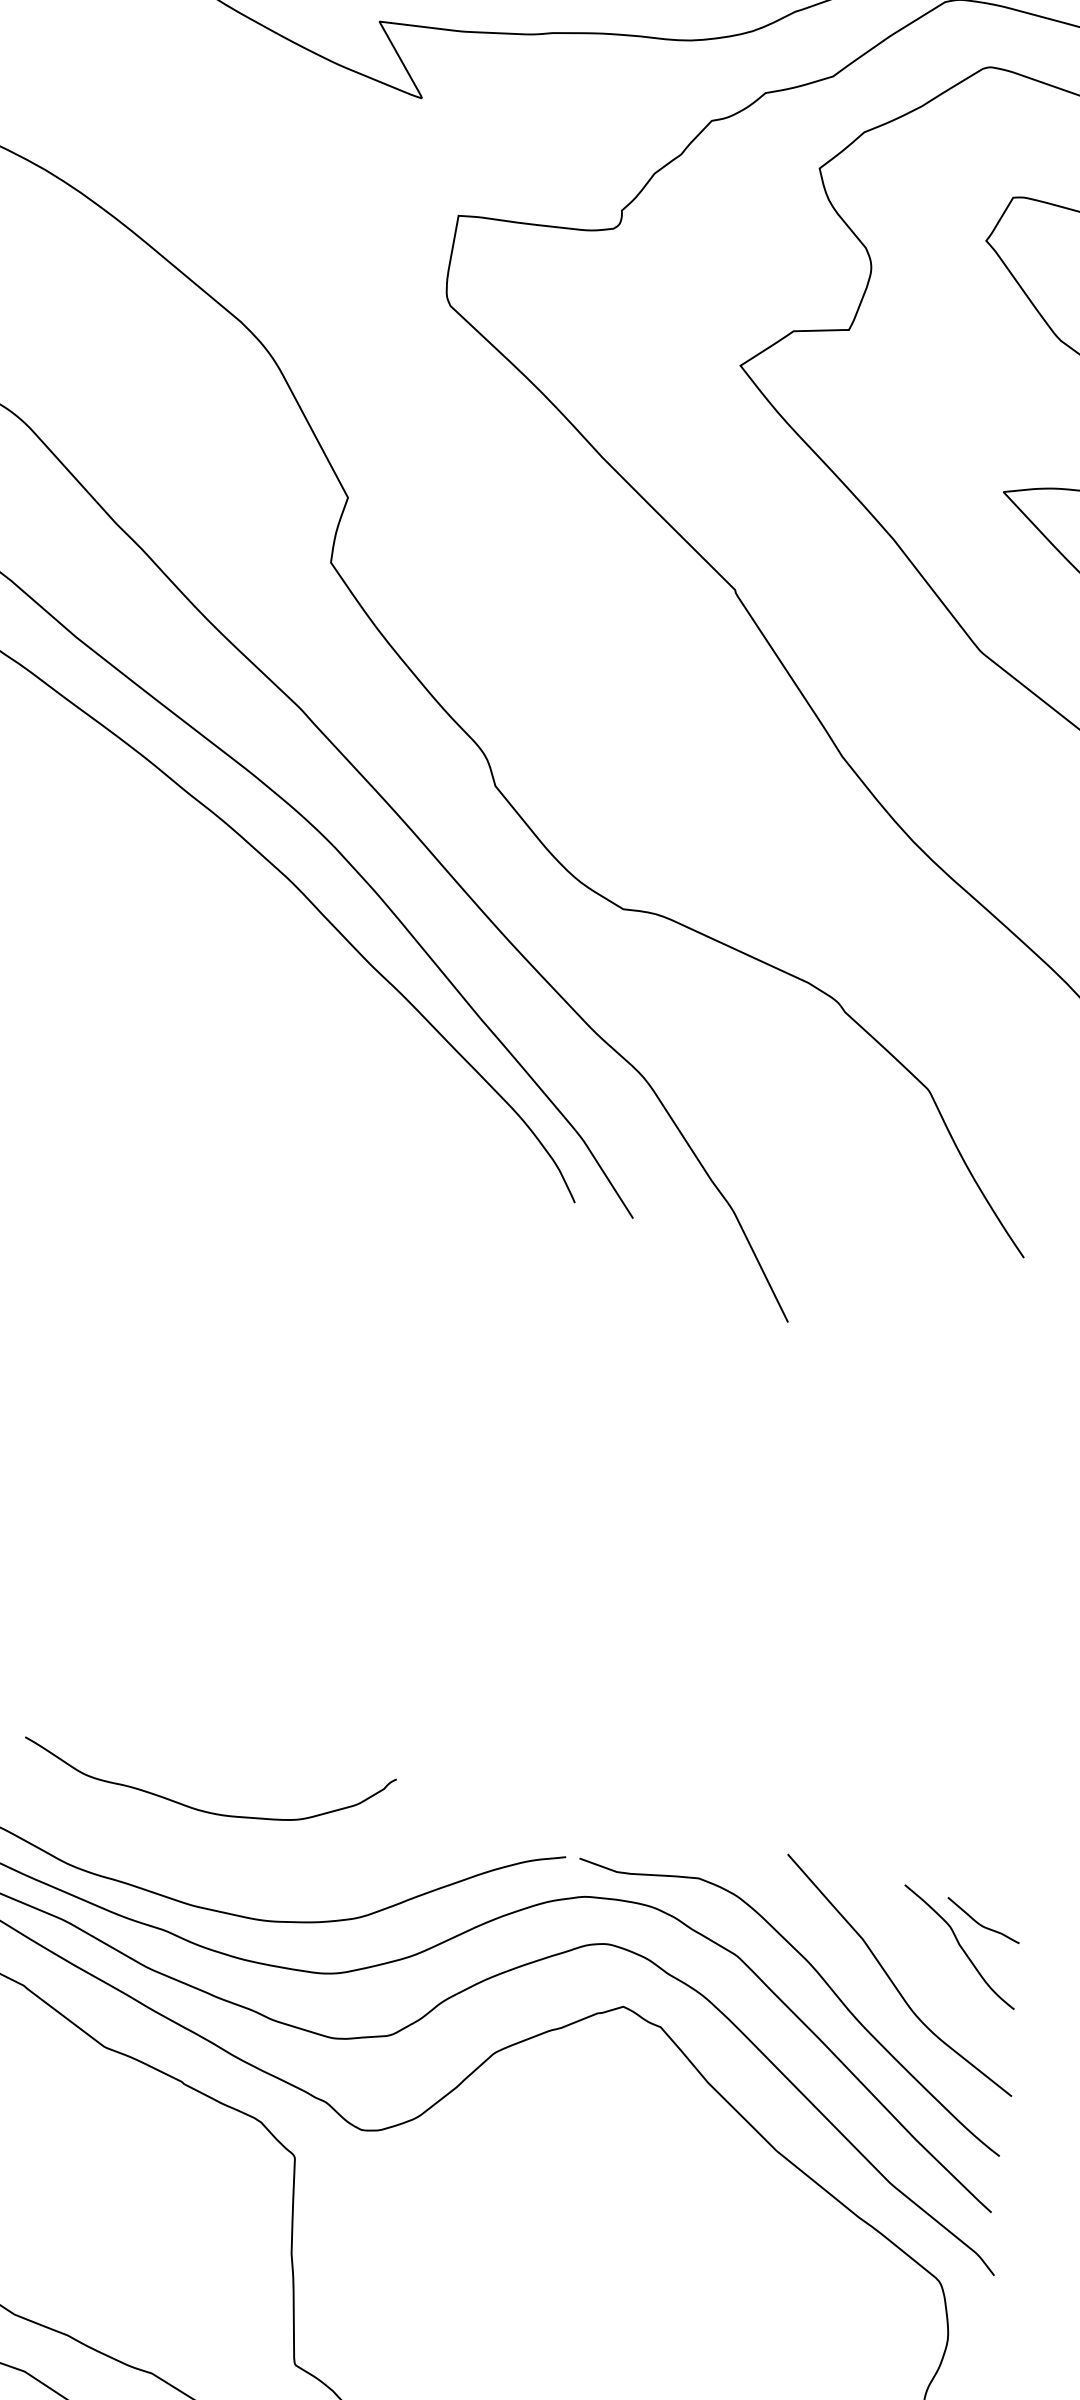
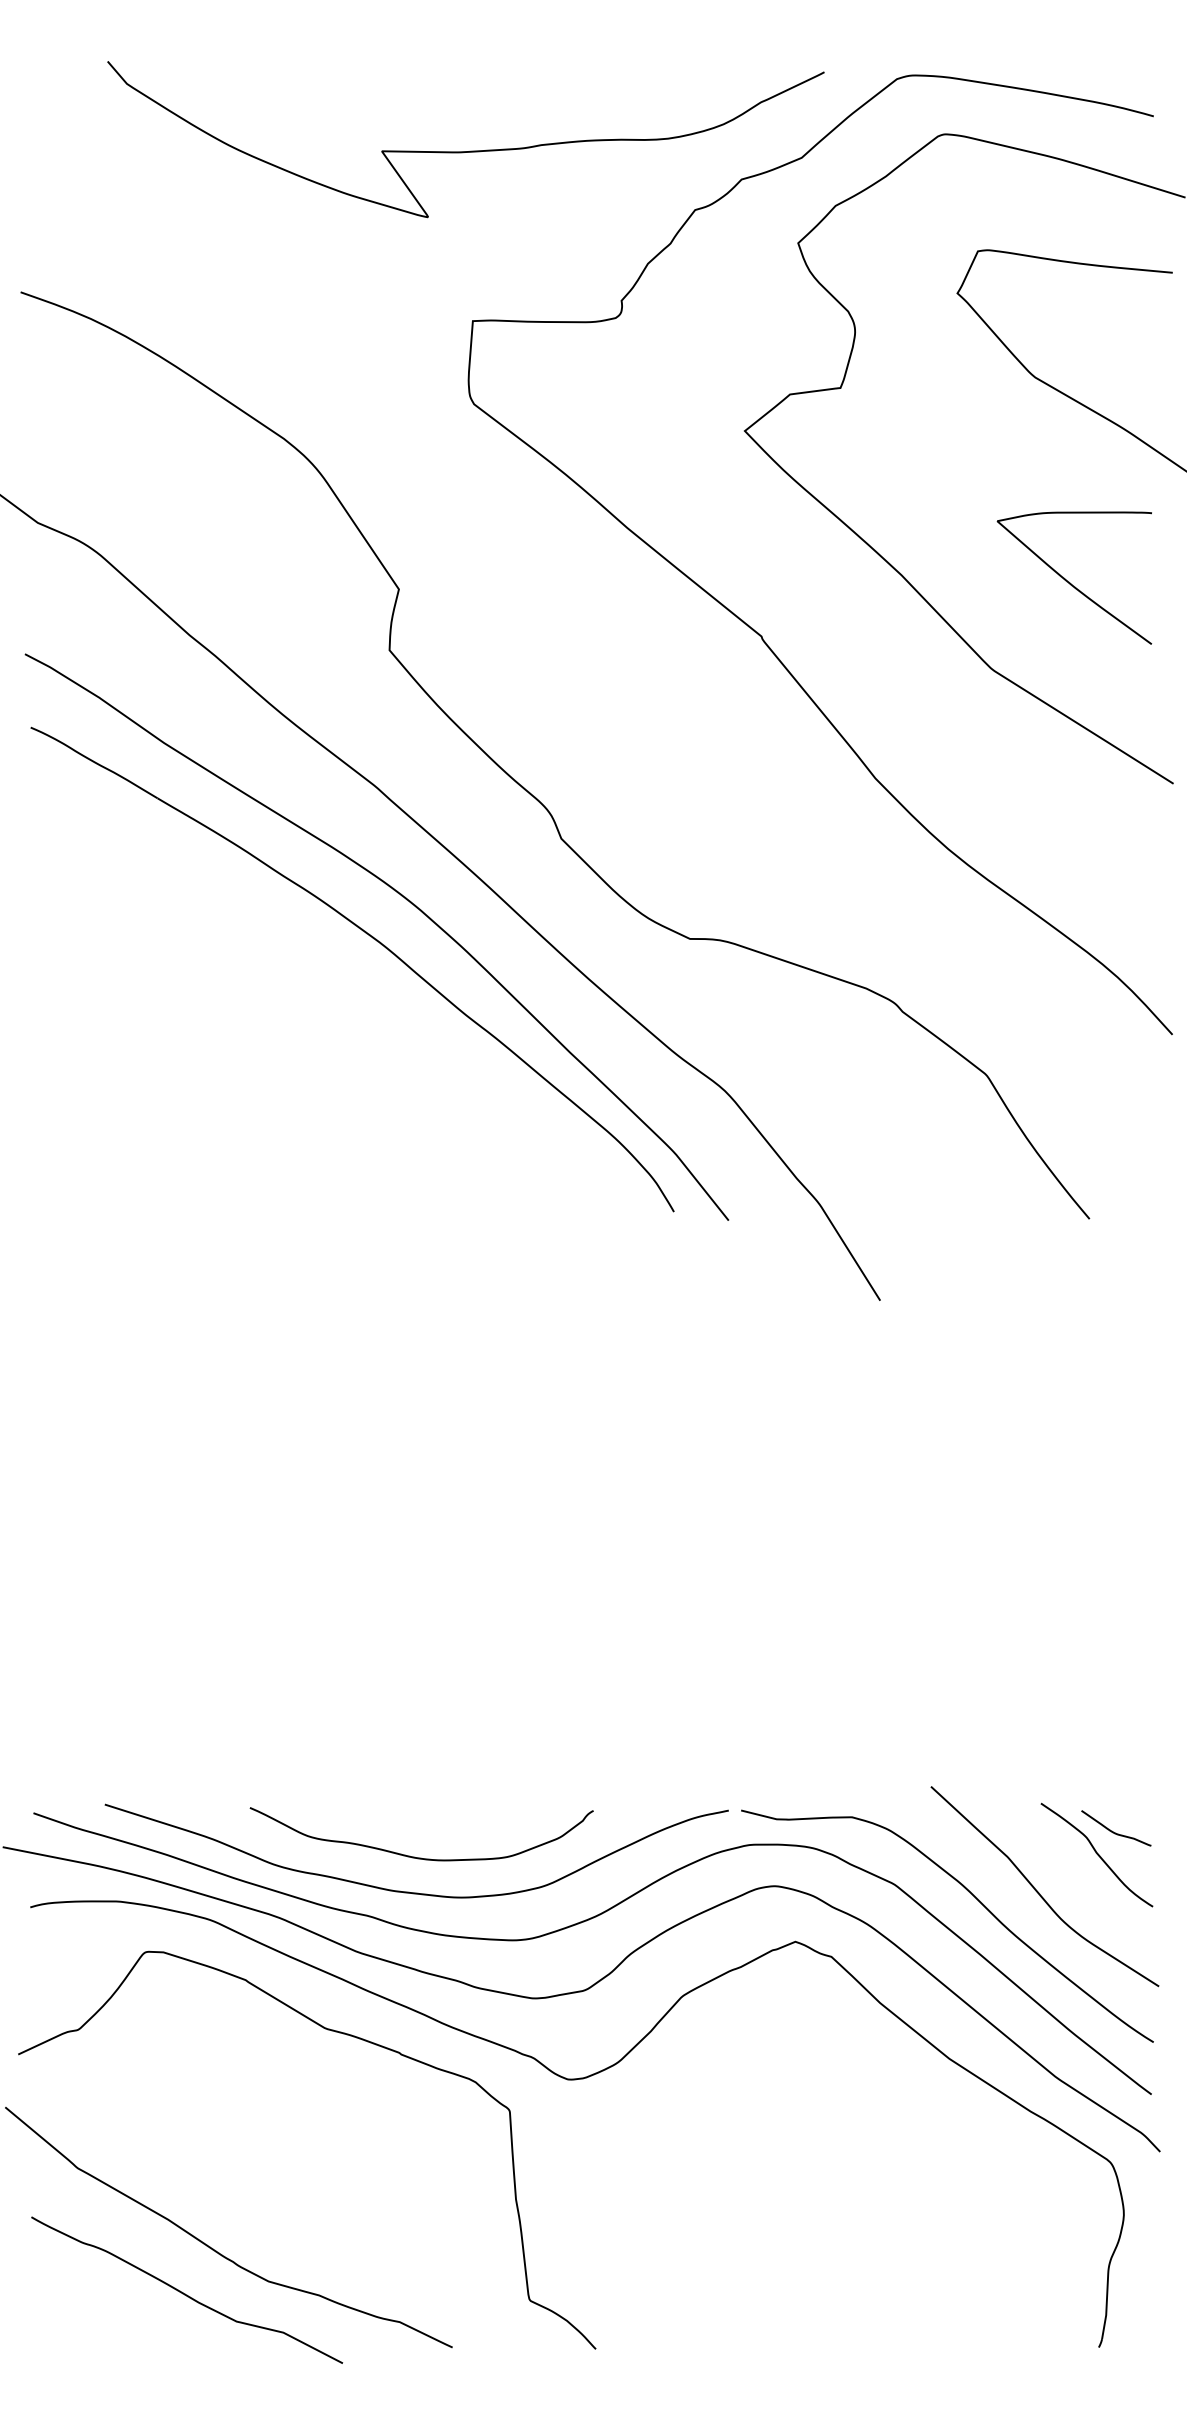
curve: (205, 1810) -> (421, 1857), moved

